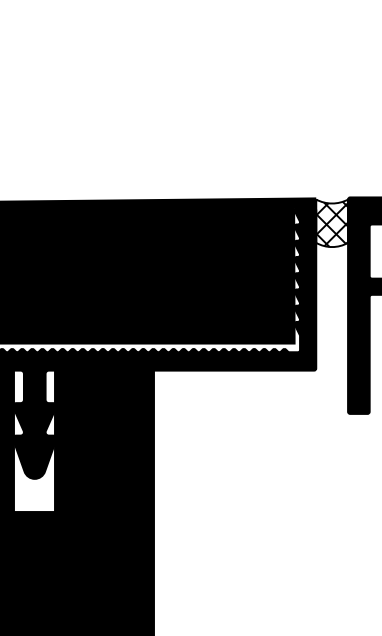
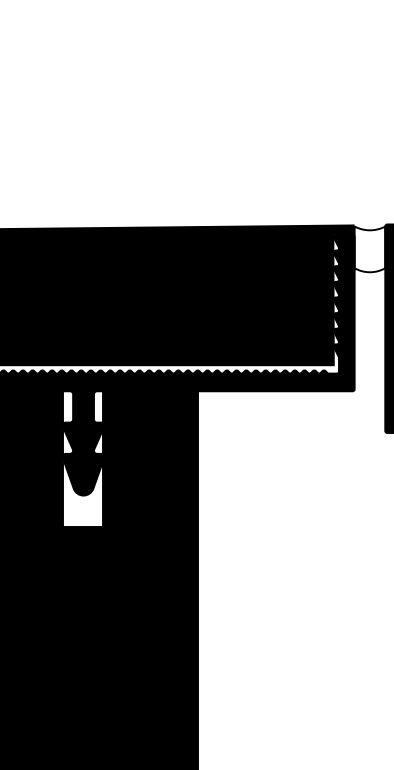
hatch: (331, 224) -> (369, 250), removed

